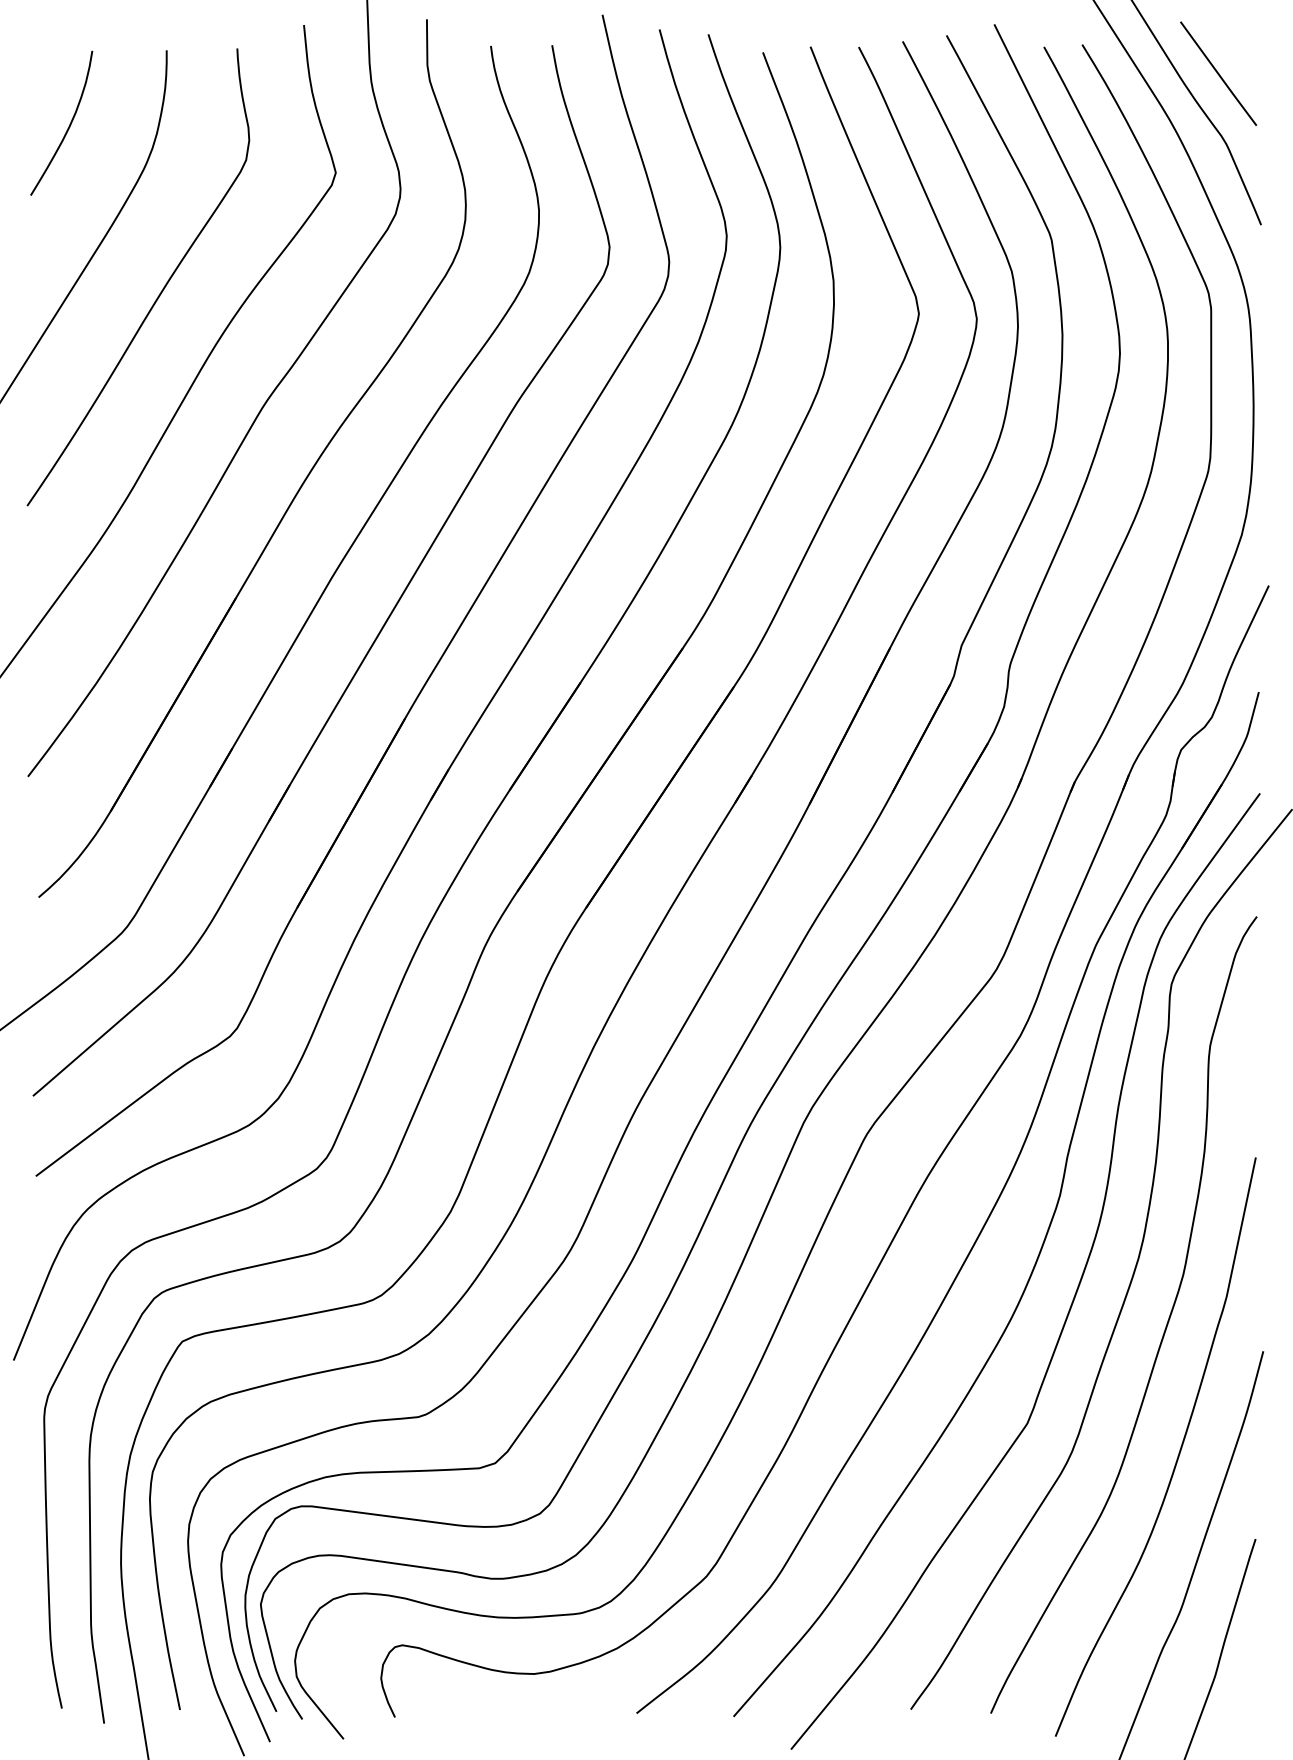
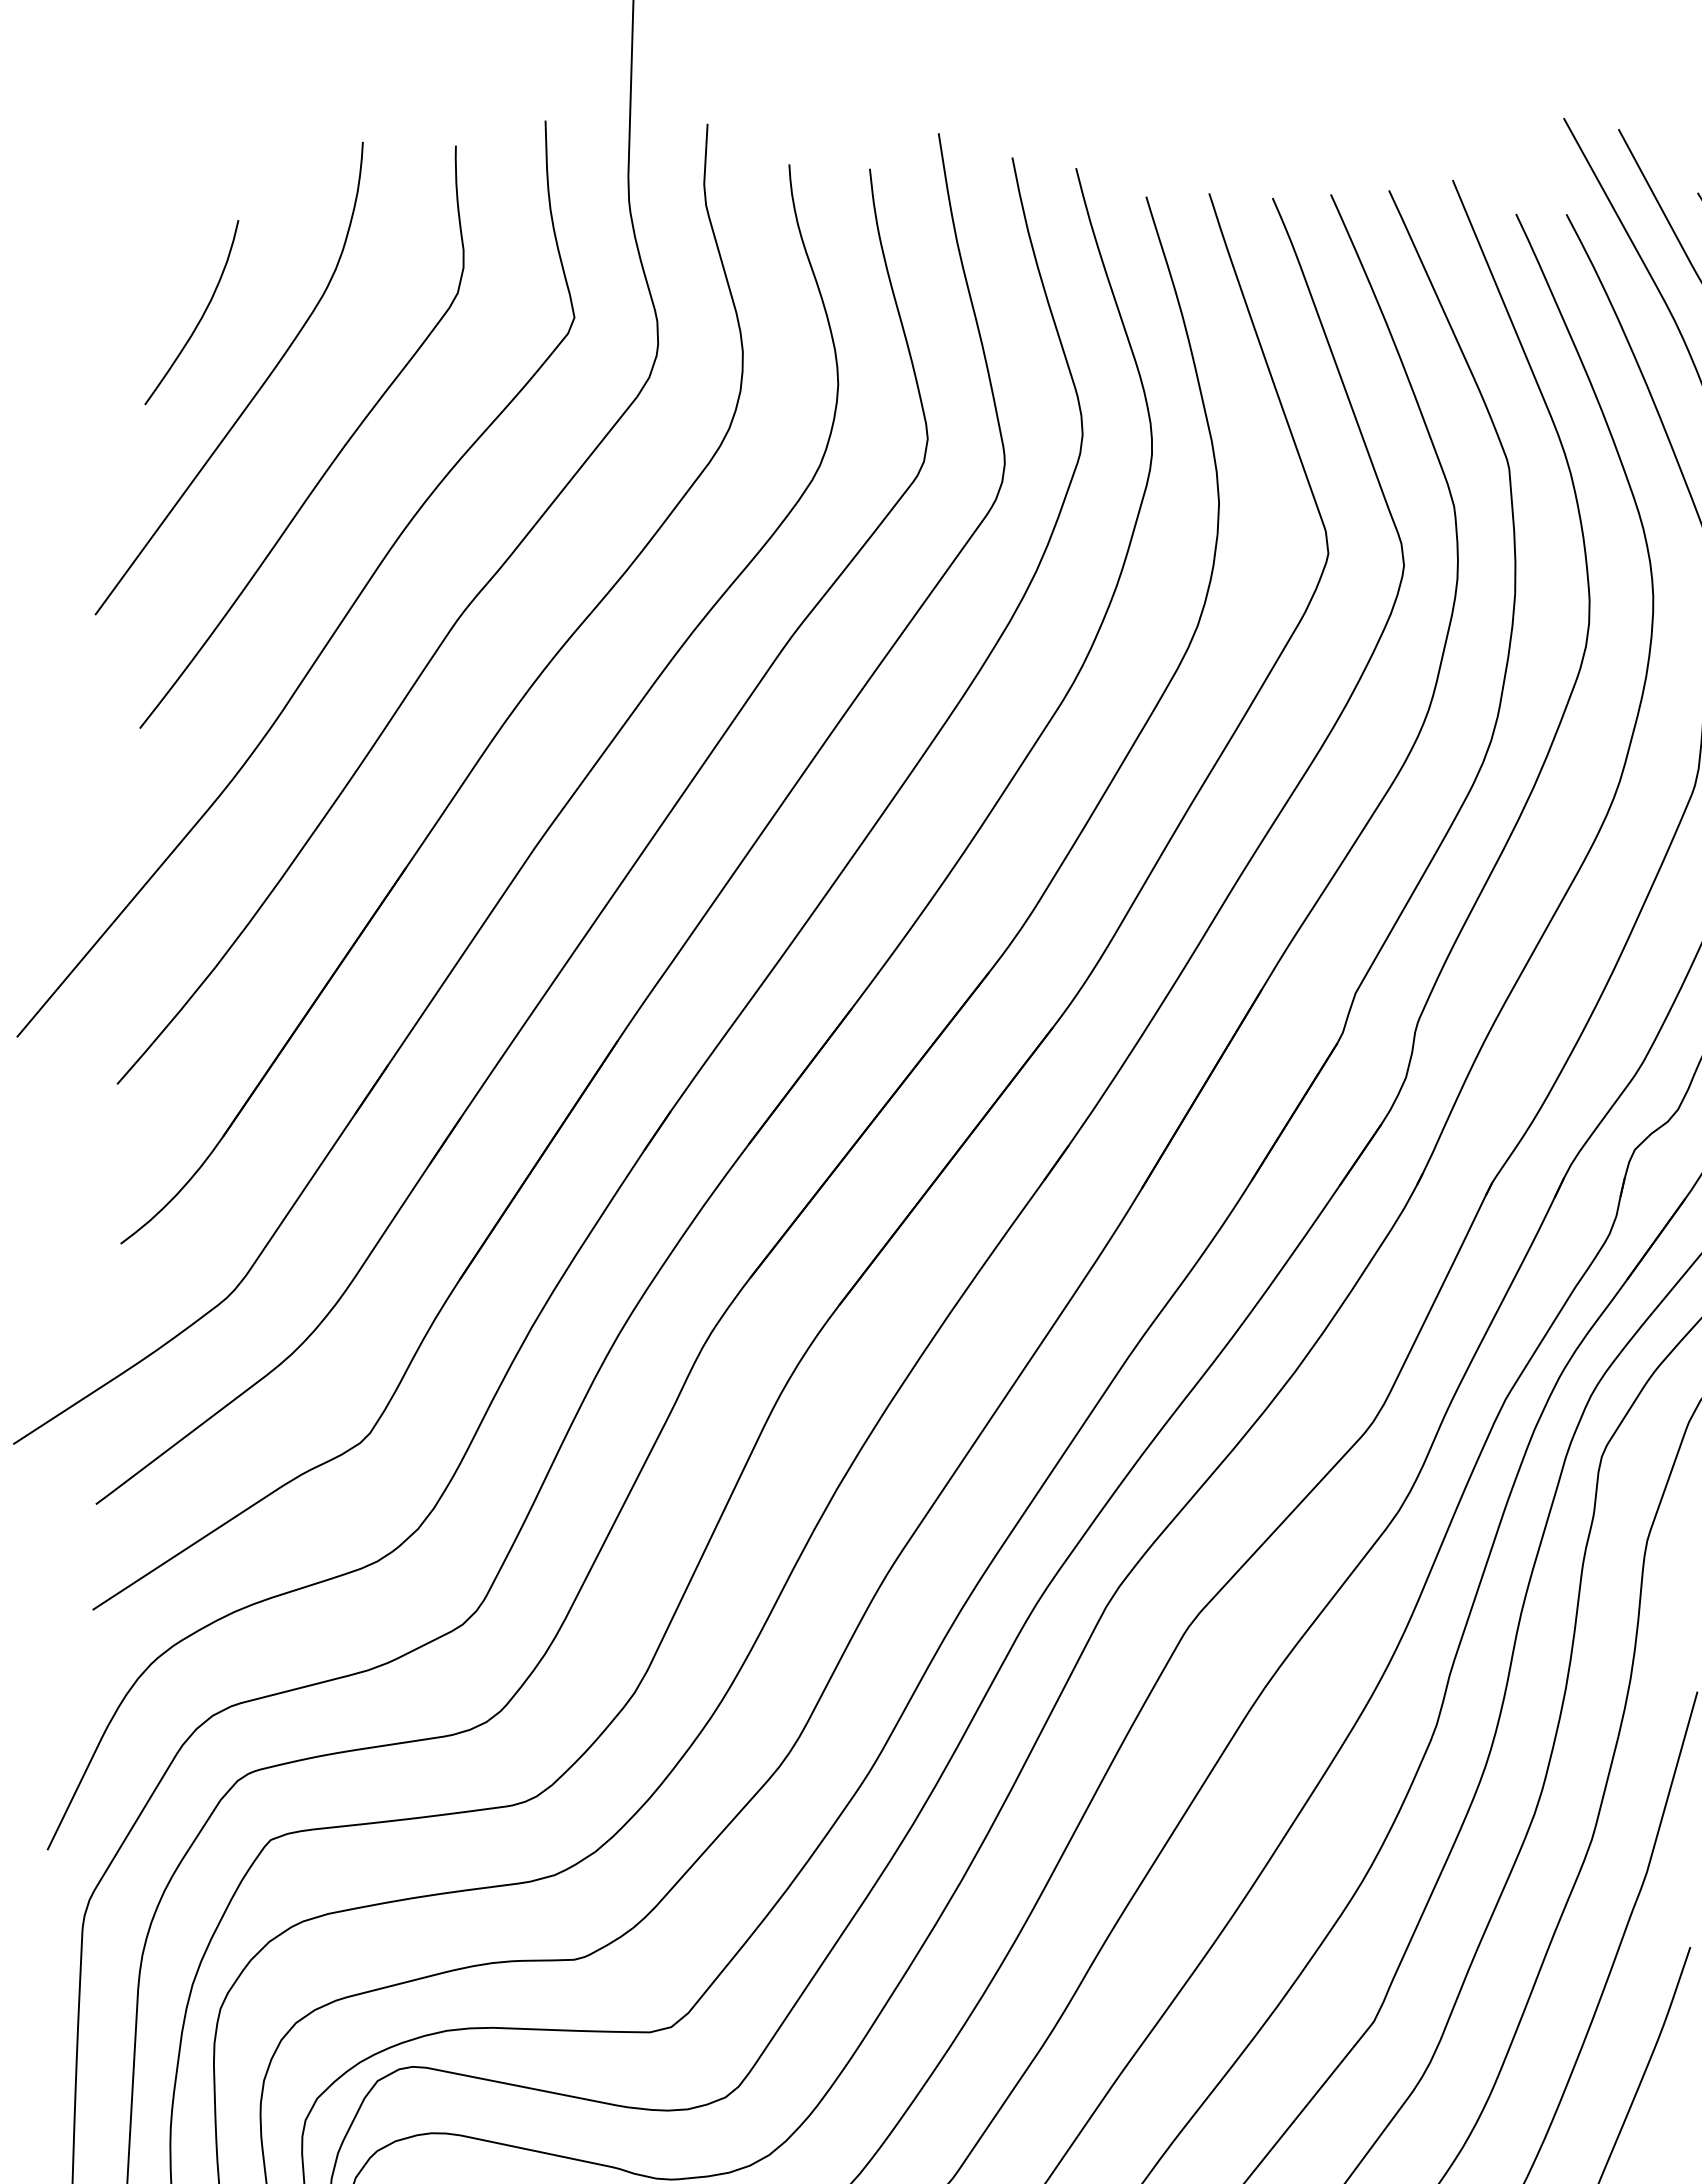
curve: (68, 126) -> (200, 317), moved

